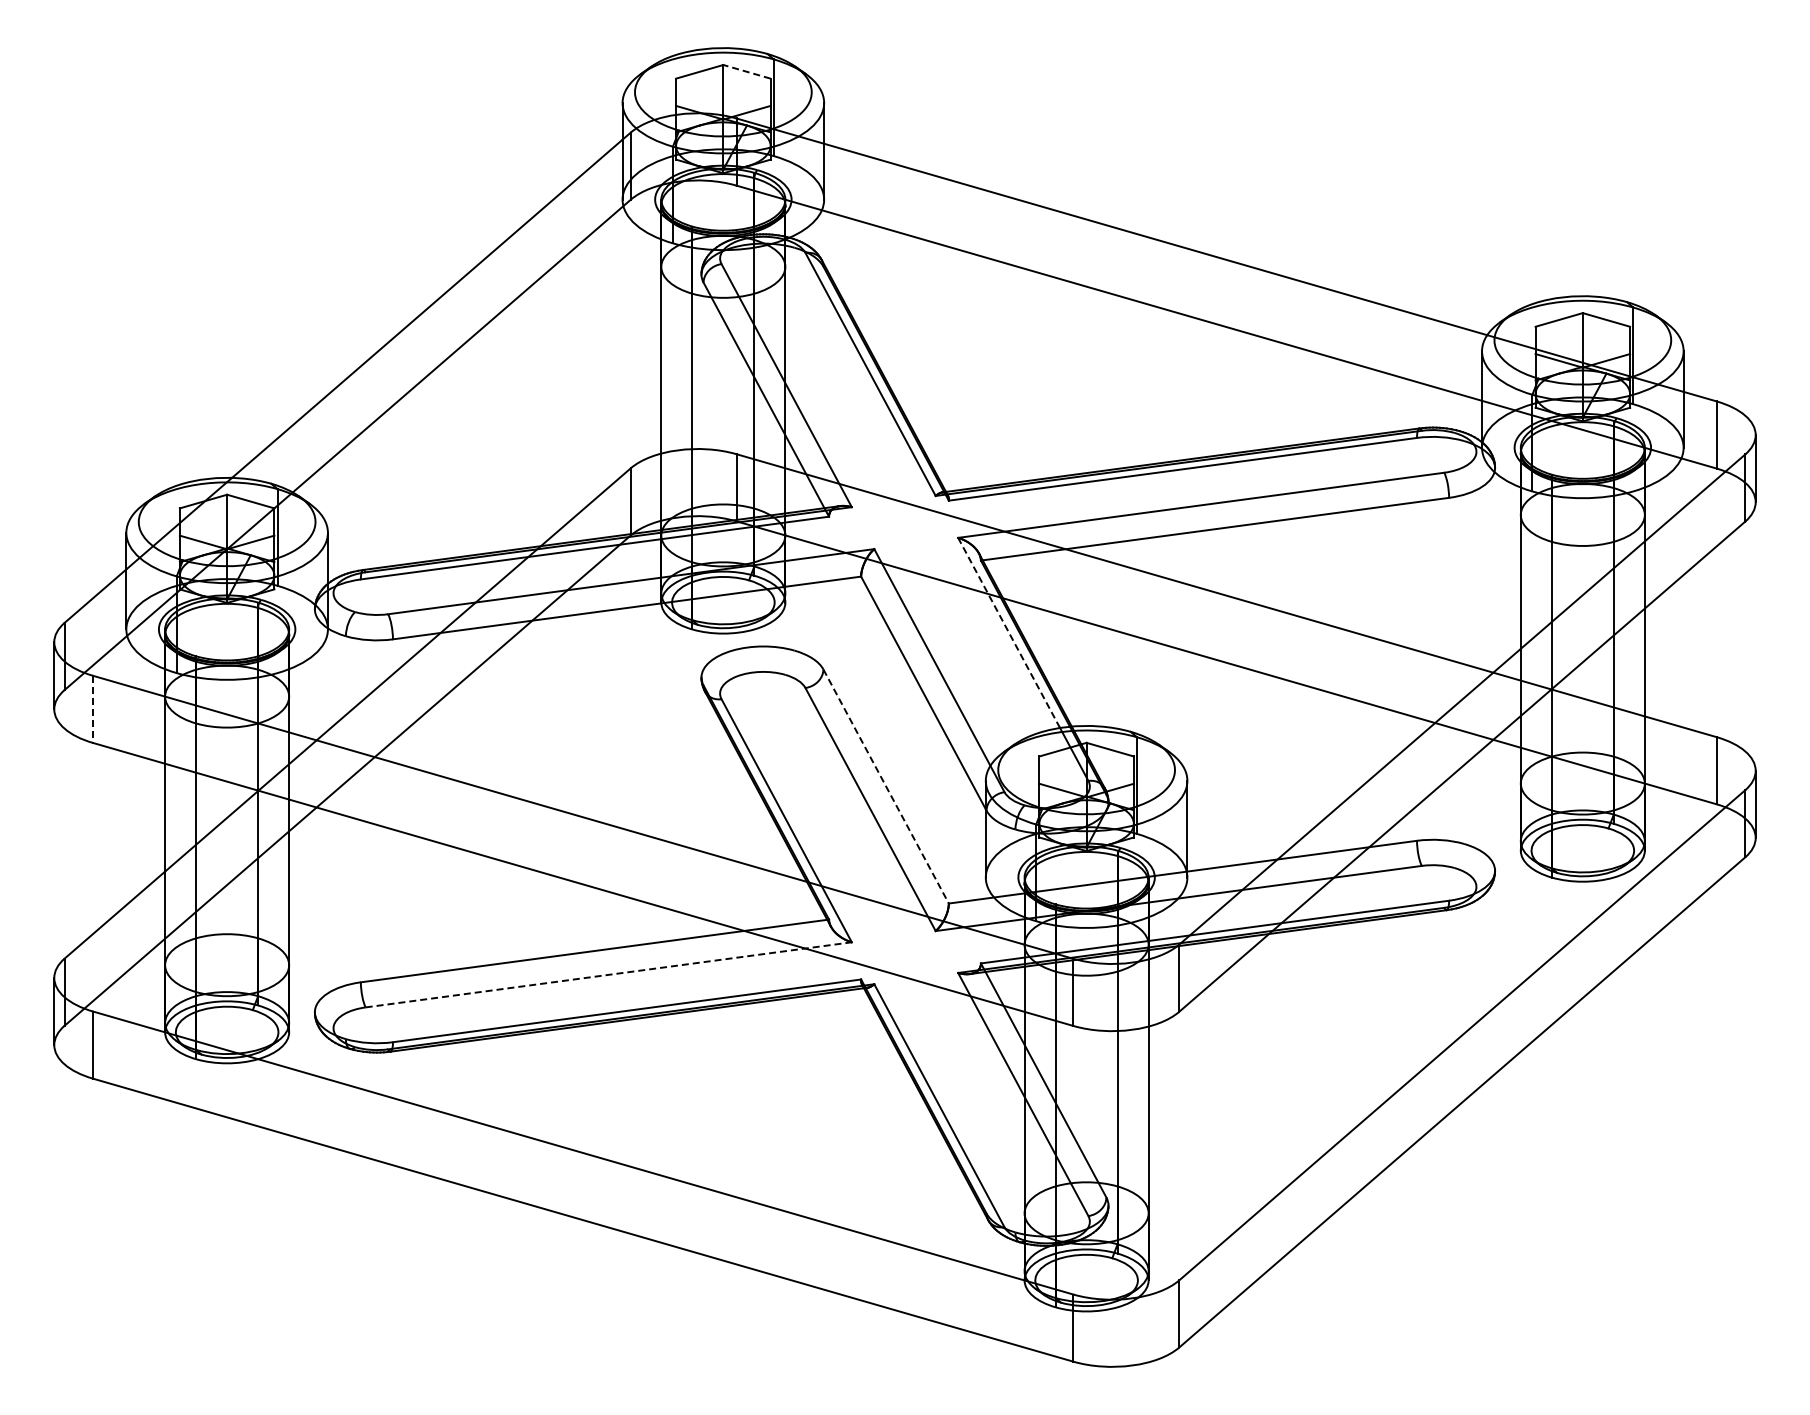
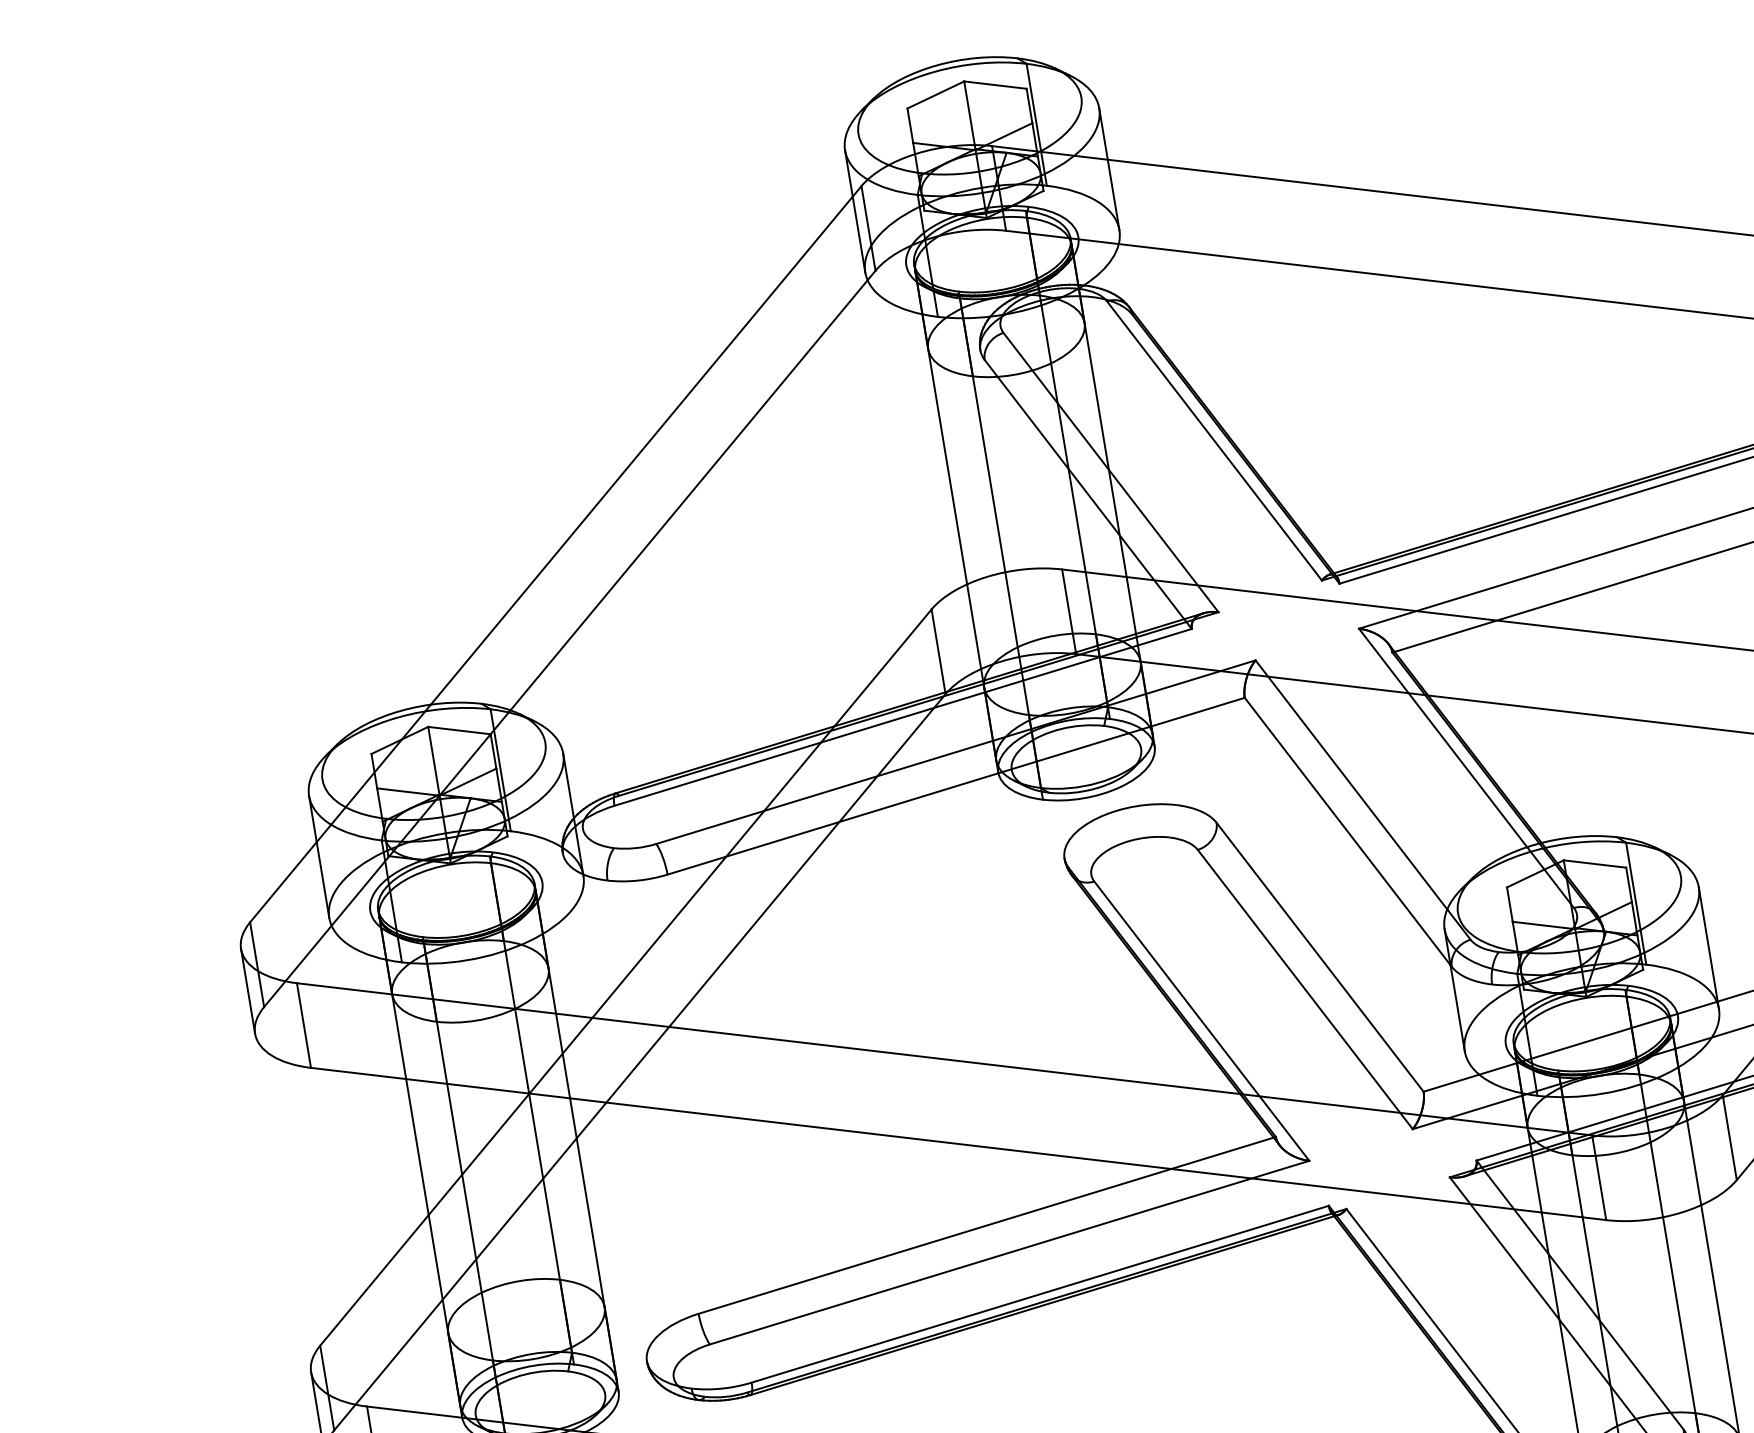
line: (746, 71) -> (994, 84), dashed -> solid
line: (1009, 632) -> (1443, 737), dashed -> solid
line: (93, 709) -> (304, 1025), dashed -> solid
line: (886, 786) -> (1320, 957), dashed -> solid
line: (609, 974) -> (1010, 1252), dashed -> solid

